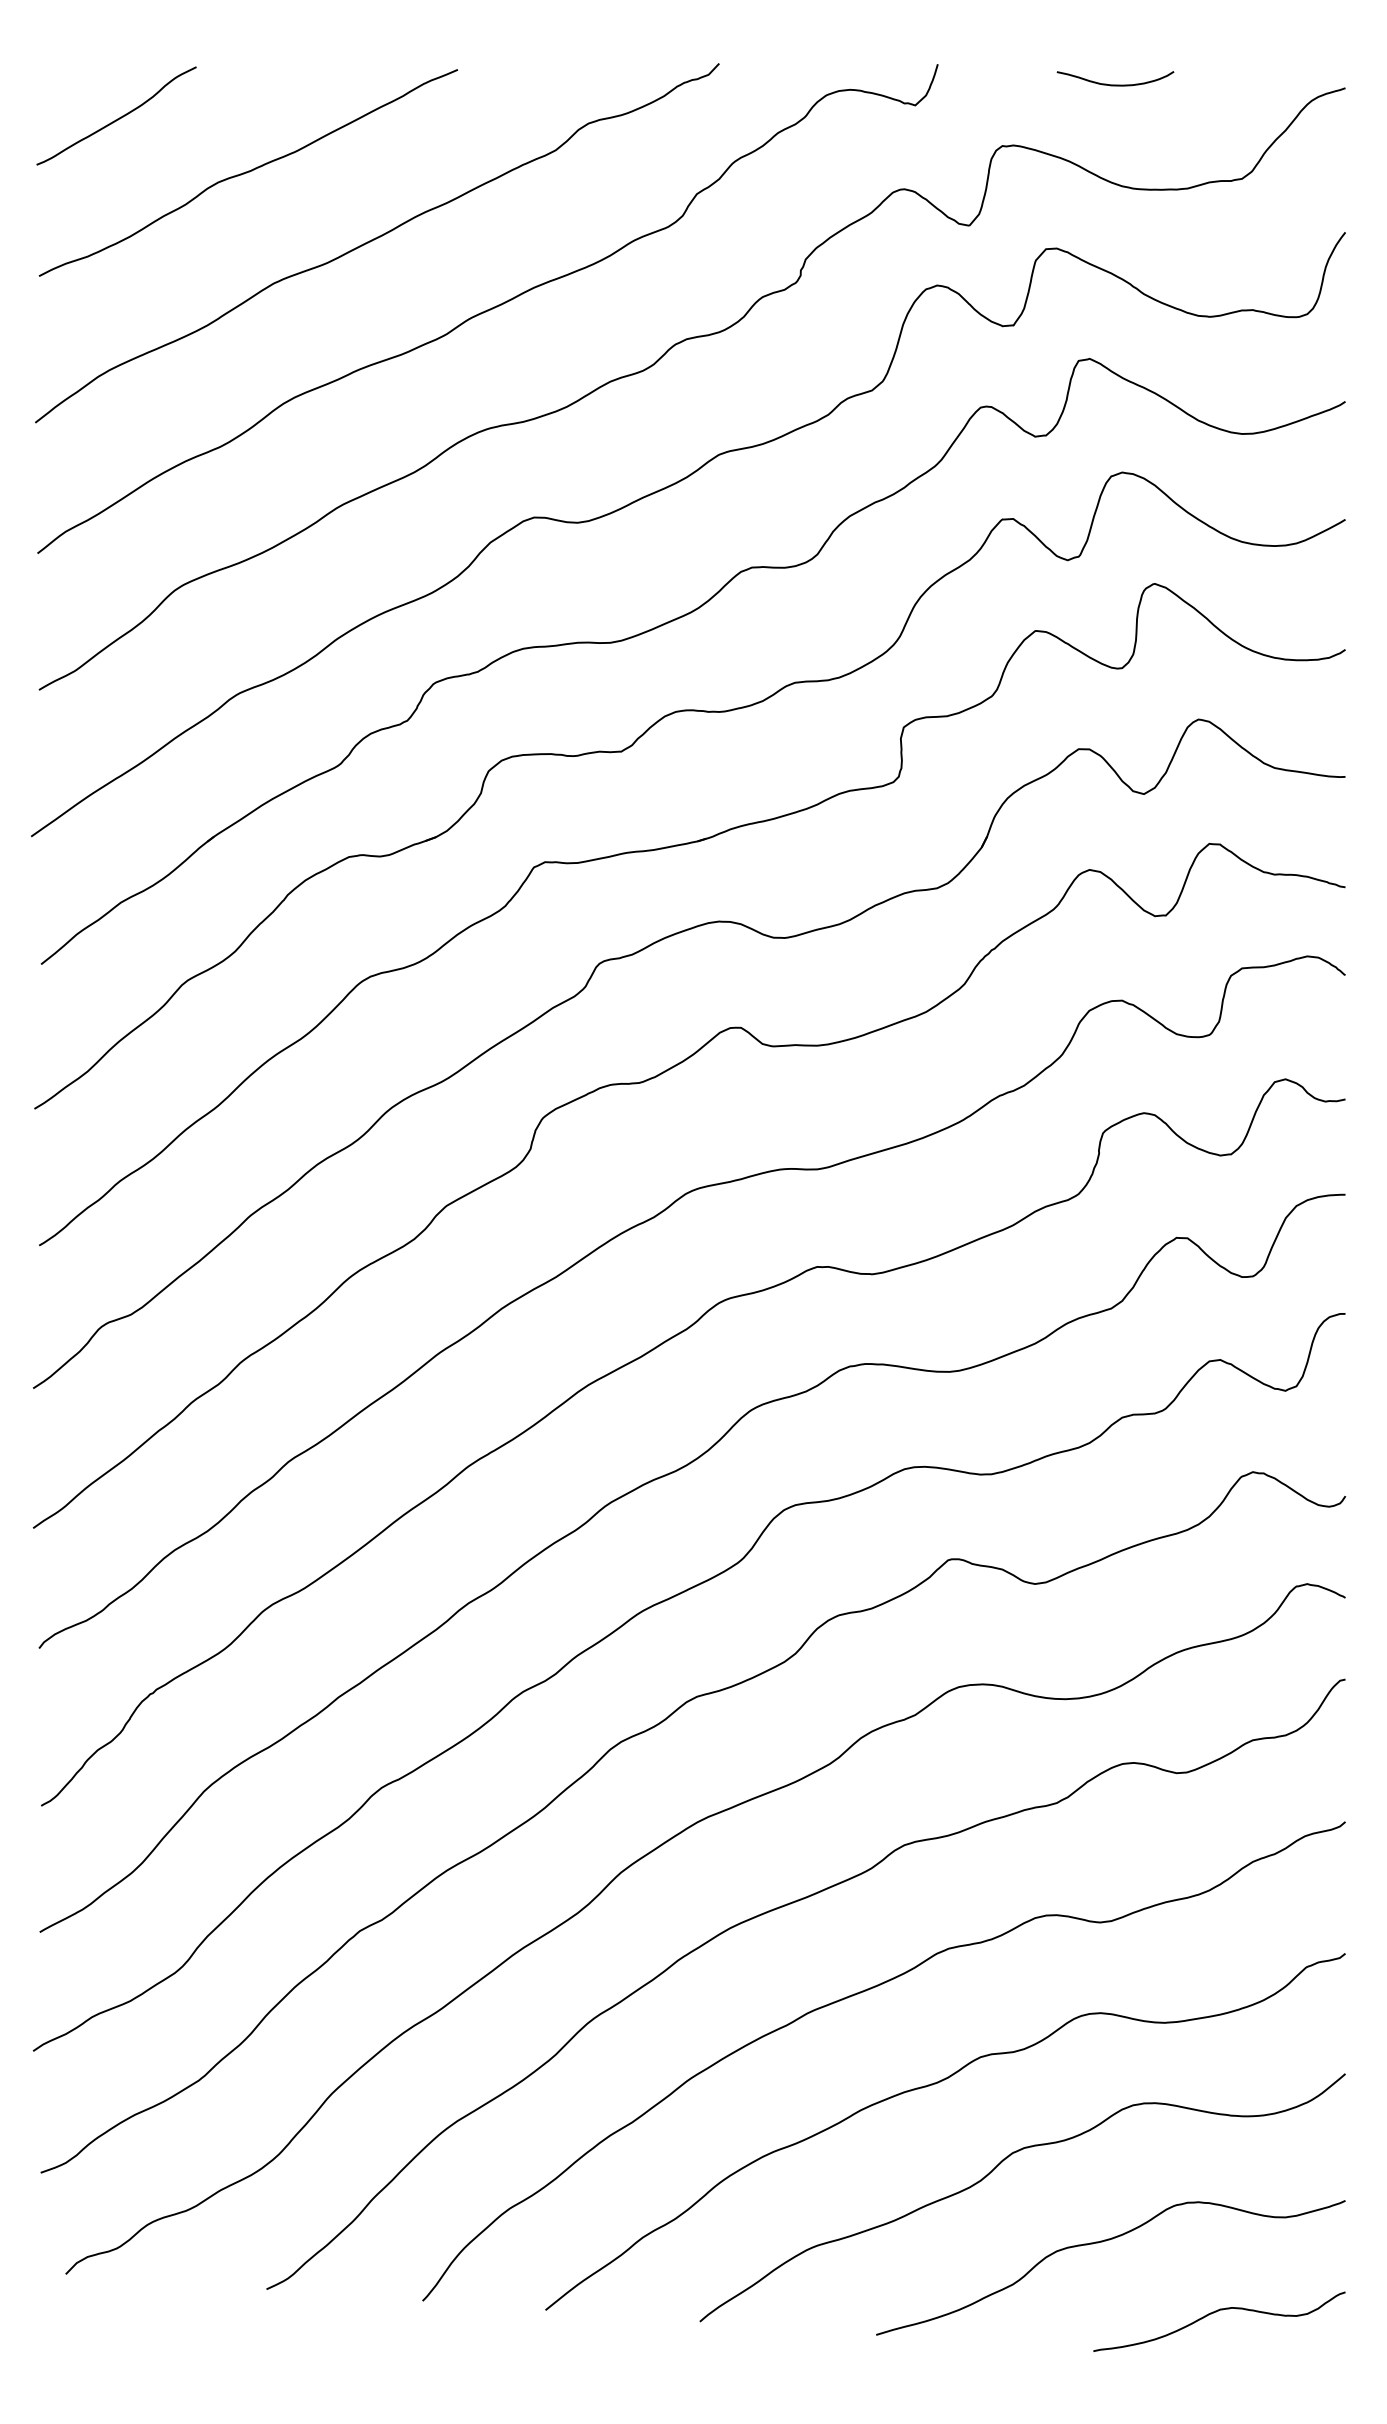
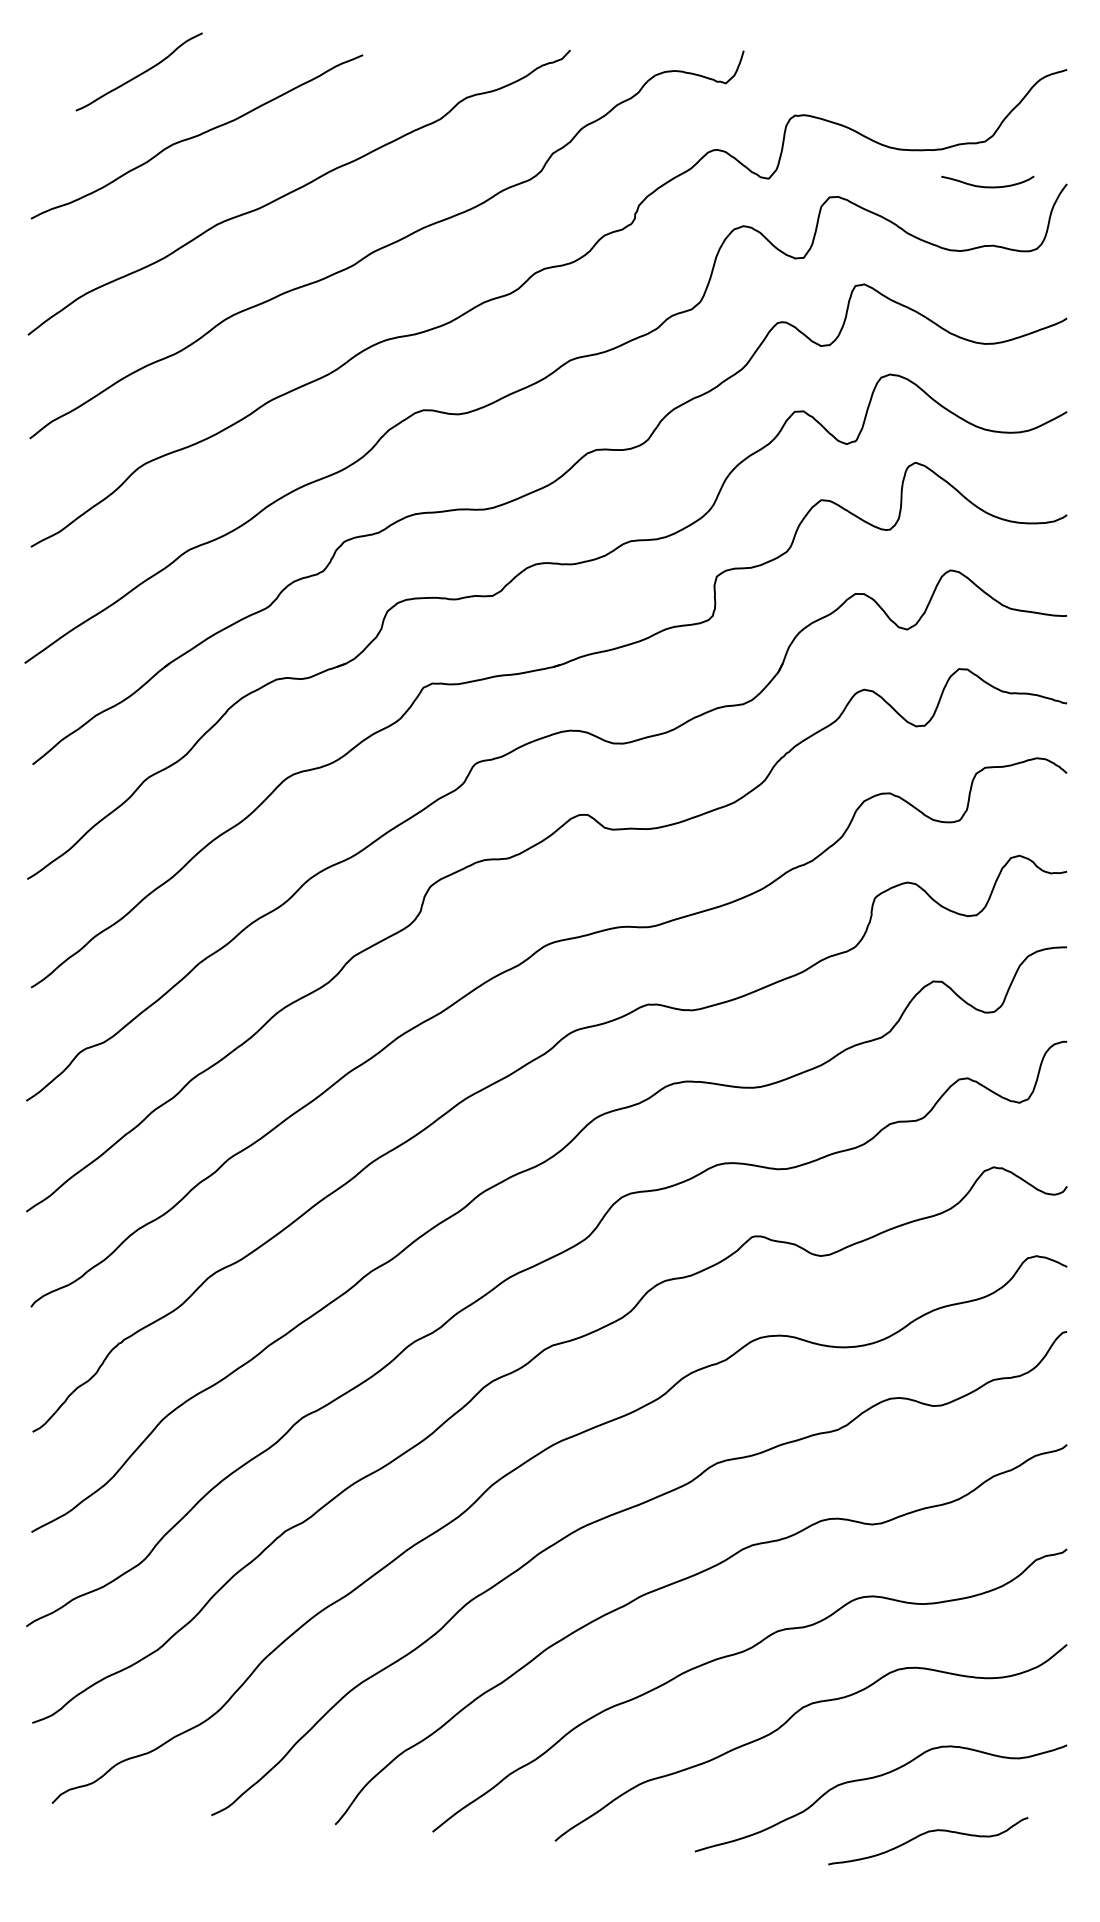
curve: (1115, 84) -> (987, 186), moved
curve: (117, 118) -> (139, 73), moved
curve: (1214, 2313) -> (924, 1834), moved

